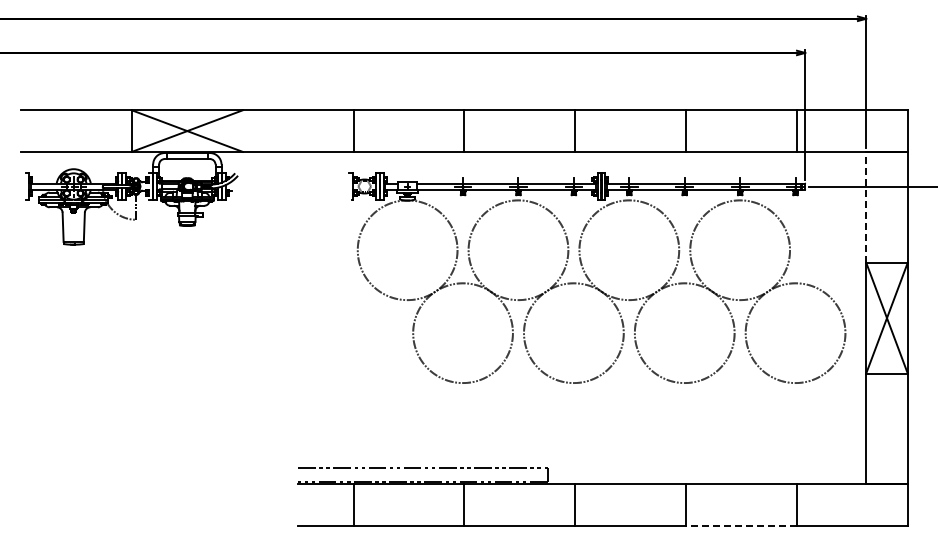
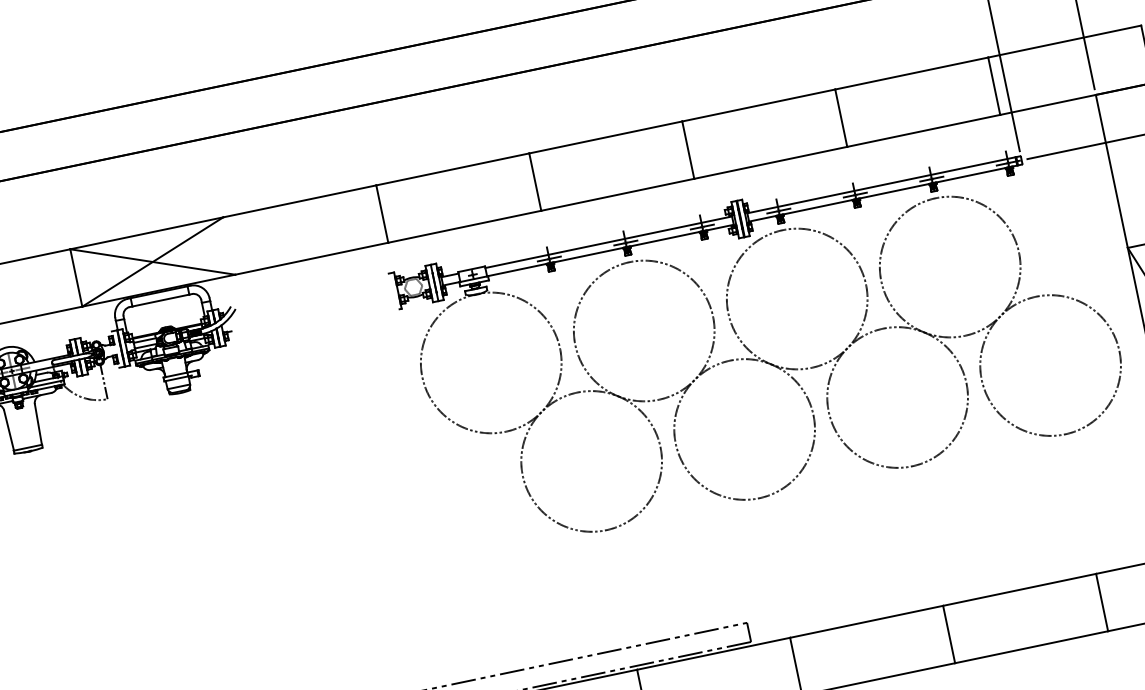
line: (866, 206) -> (1111, 170), dashed -> solid
line: (741, 525) -> (1031, 646), dashed -> solid

